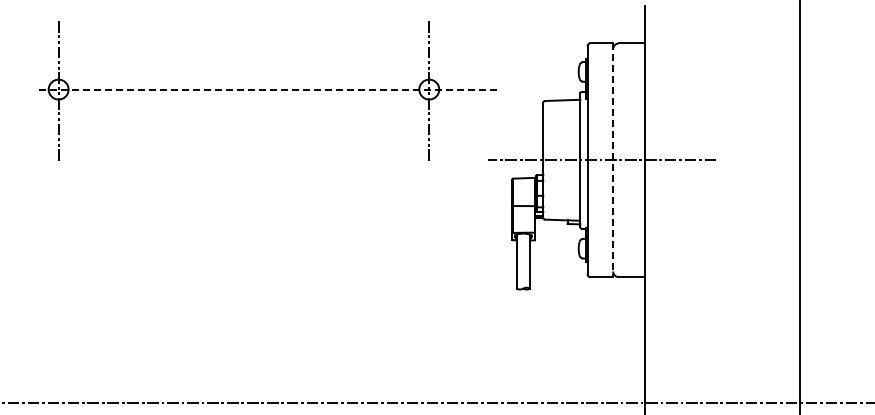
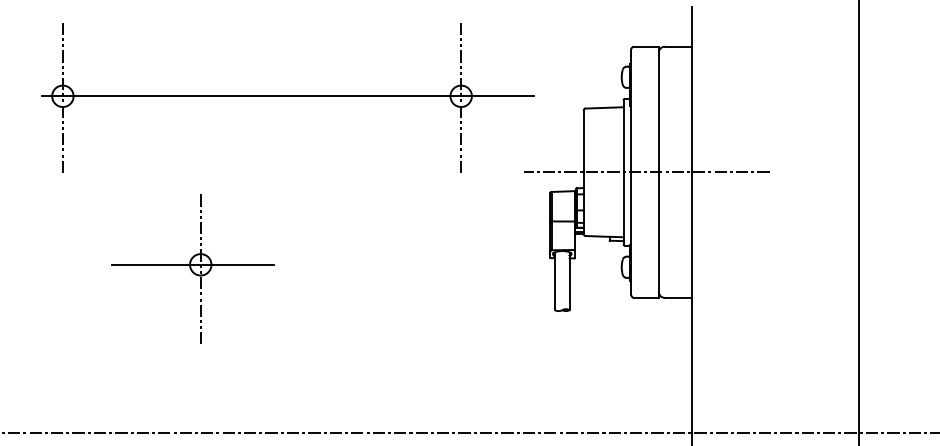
line: (267, 89) -> (287, 96), dashed -> solid
line: (613, 160) -> (659, 172), dashed -> solid
part: (179, 250) -> (192, 269), added

